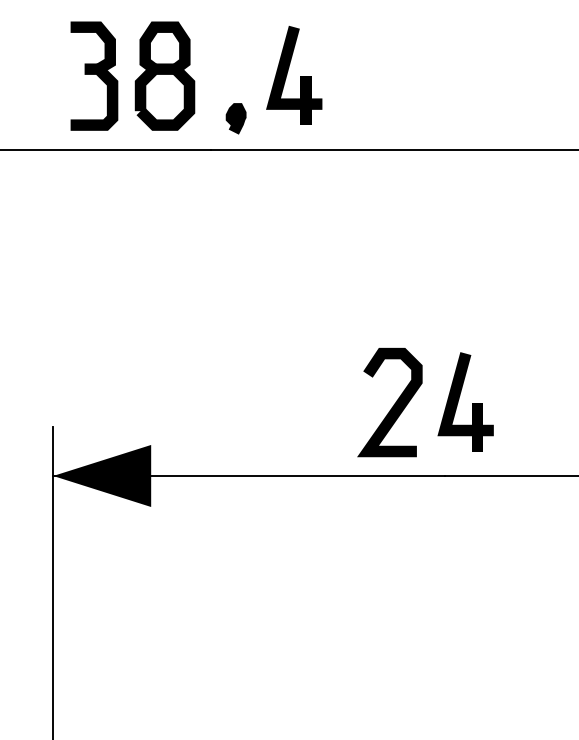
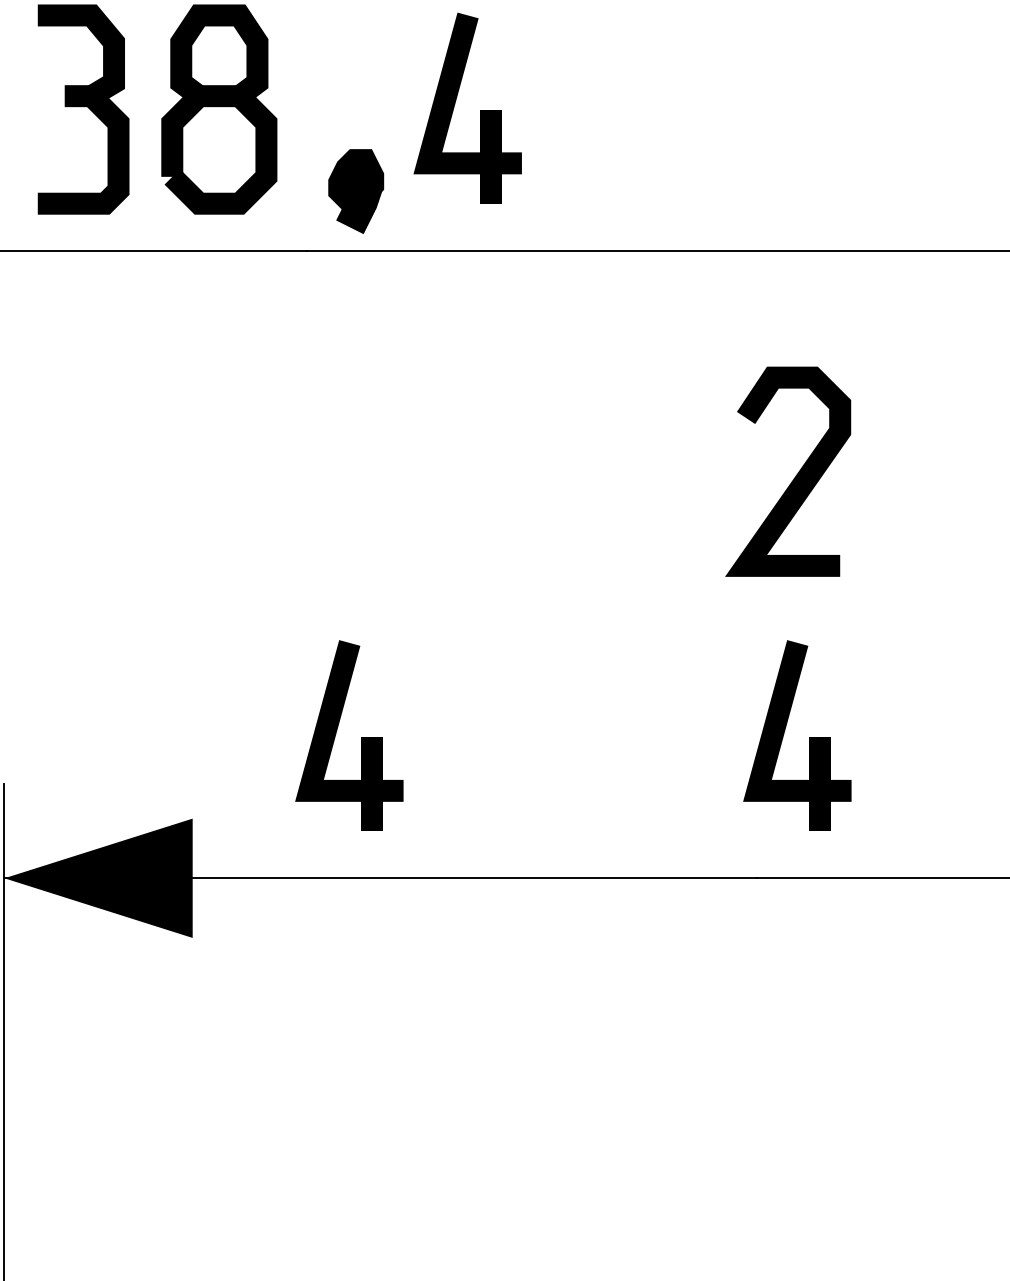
part: (235, 118) -> (354, 190), size x1.4
part: (226, 399) -> (337, 731), added
curve: (393, 404) -> (795, 475), moved

